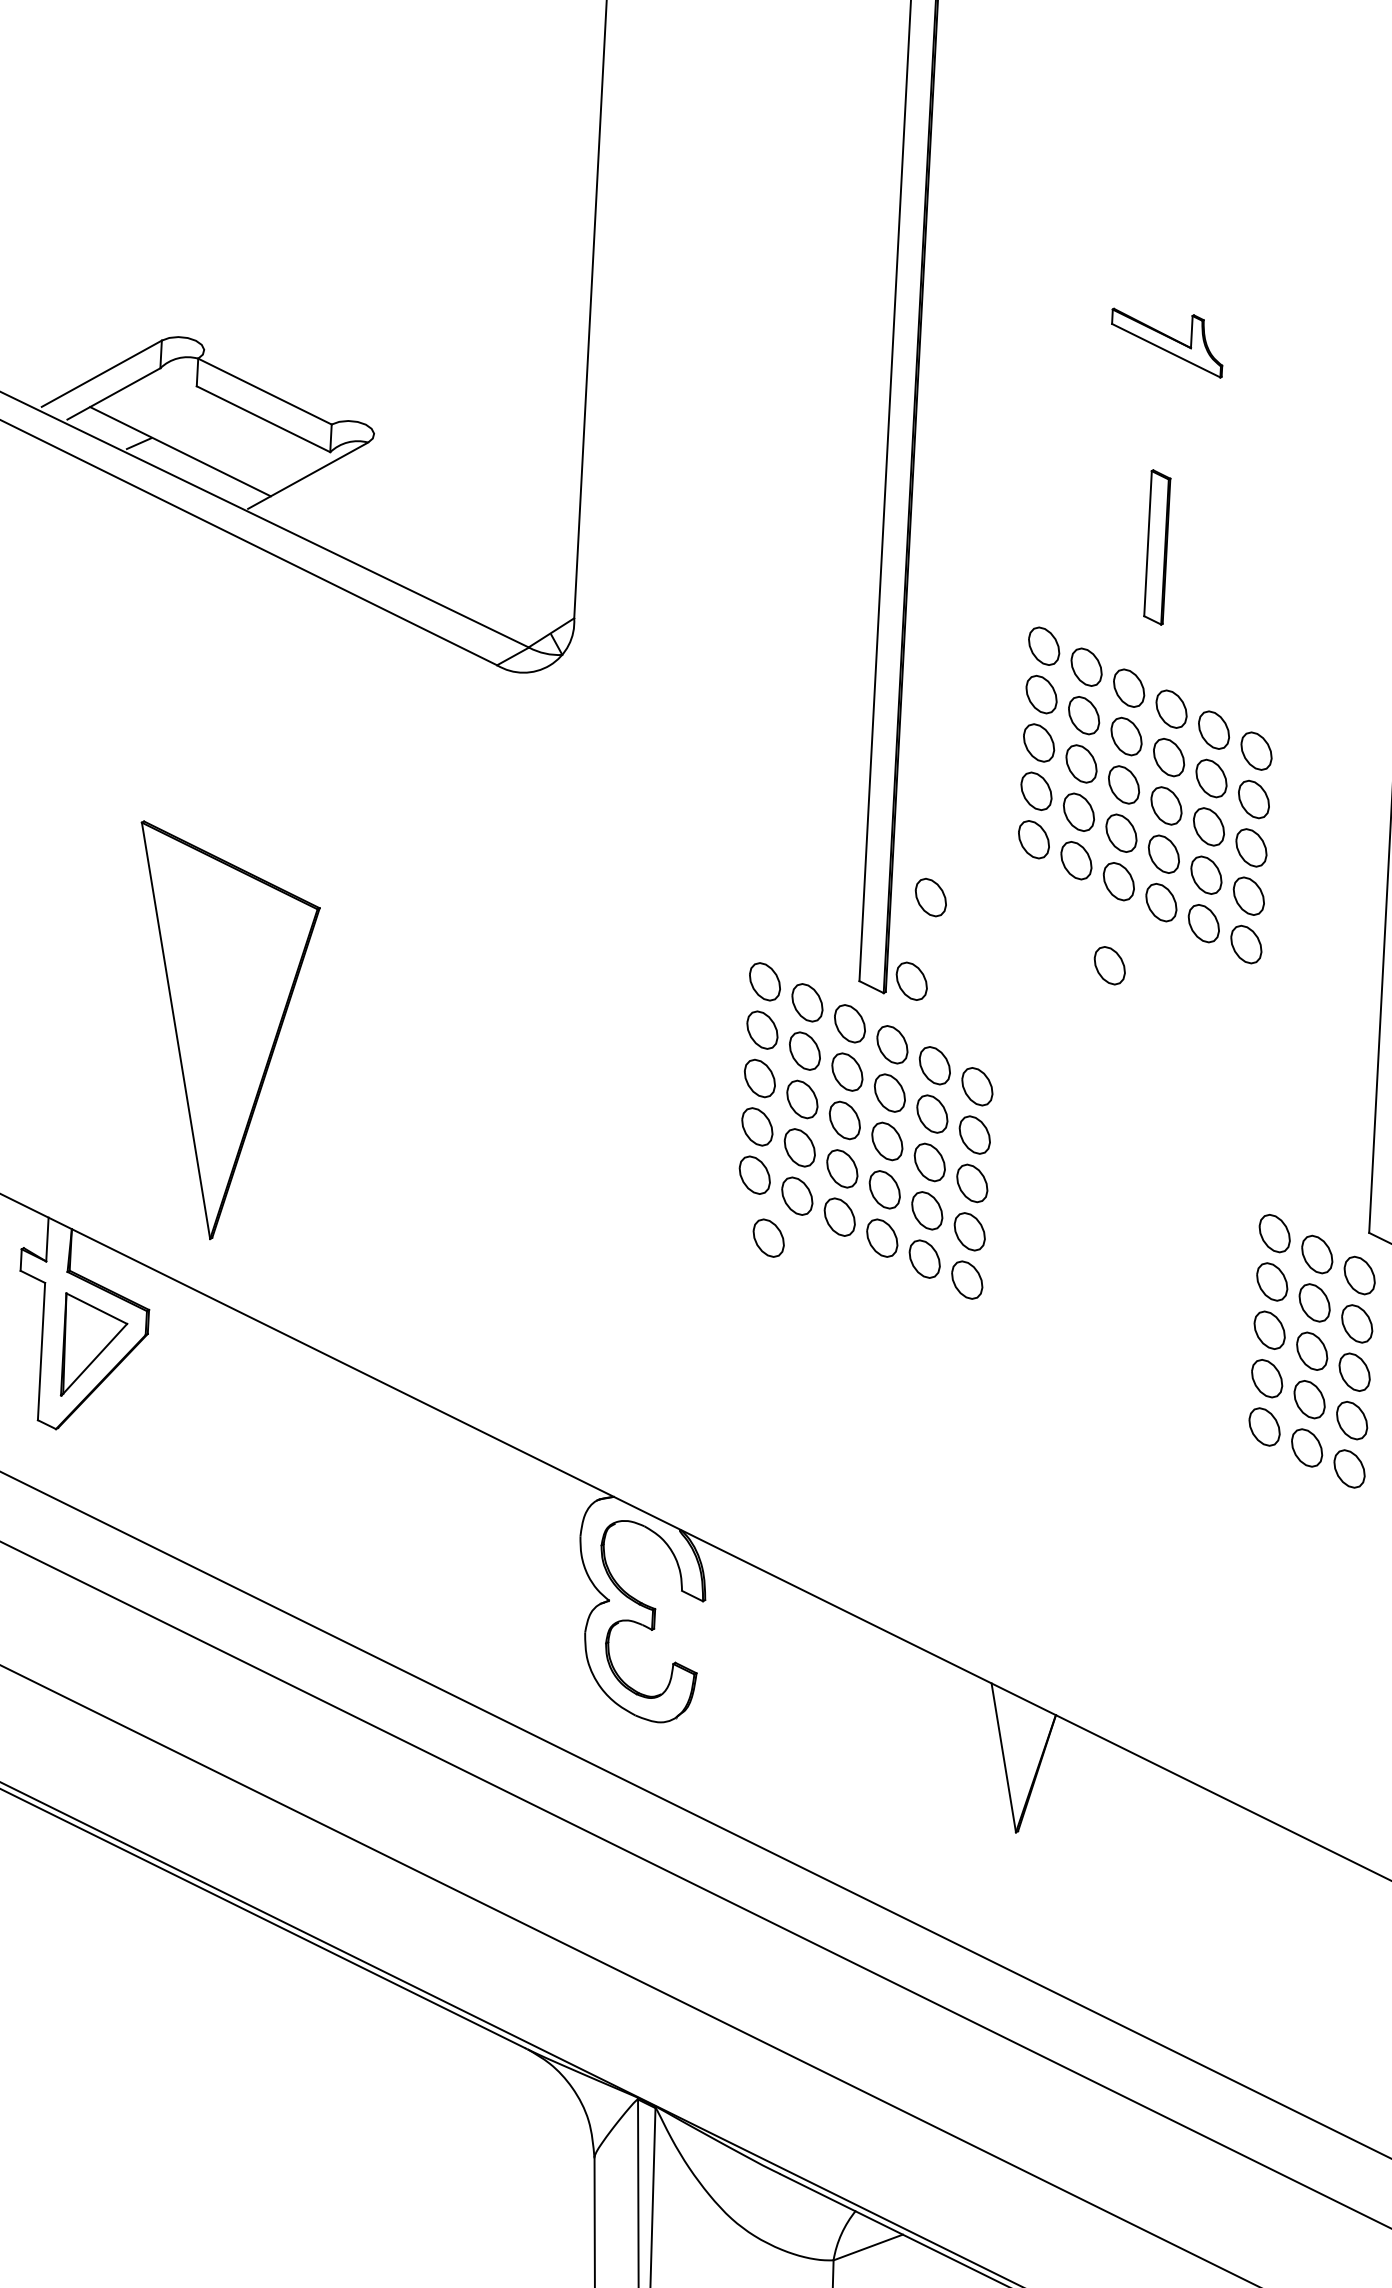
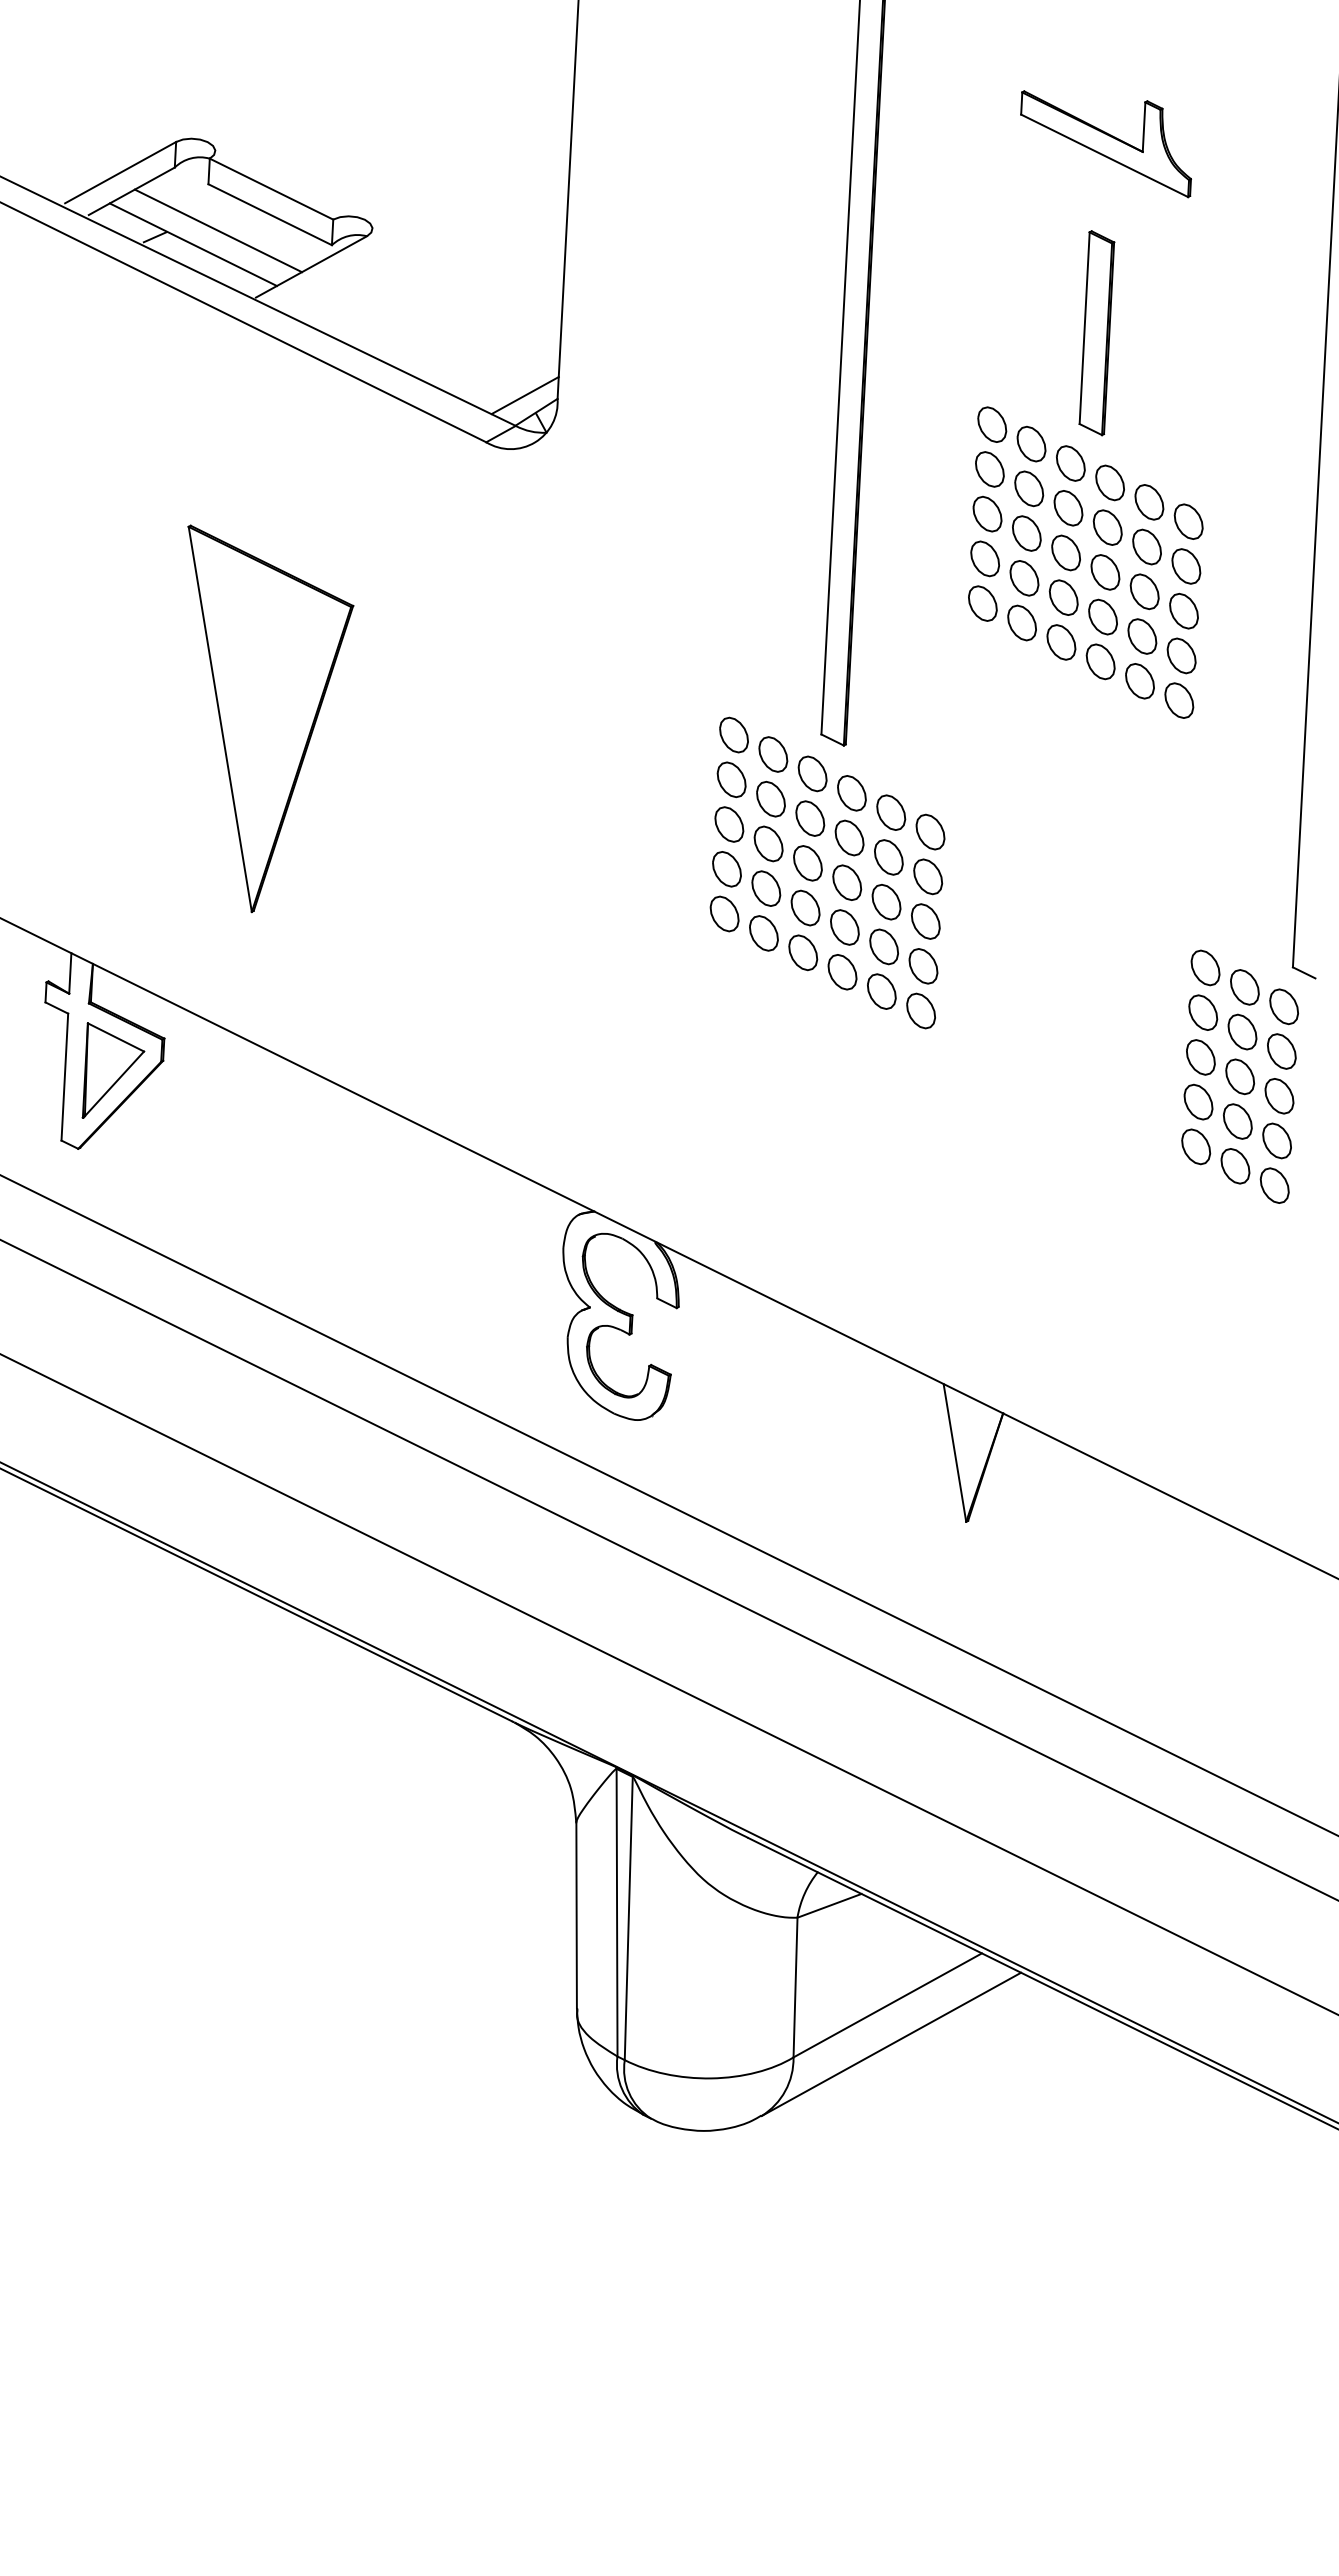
part: (1166, 343) -> (1105, 144), size x1.67
line: (207, 436) -> (218, 230), added
part: (1156, 547) -> (1096, 333), size x1.43
line: (538, 614) -> (524, 395), added
part: (930, 896) -> (887, 656), removed
part: (1109, 964) -> (1052, 719), removed
part: (911, 981) -> (869, 734), removed
part: (230, 1029) -> (270, 718), moved
part: (768, 1238) -> (737, 972), removed

